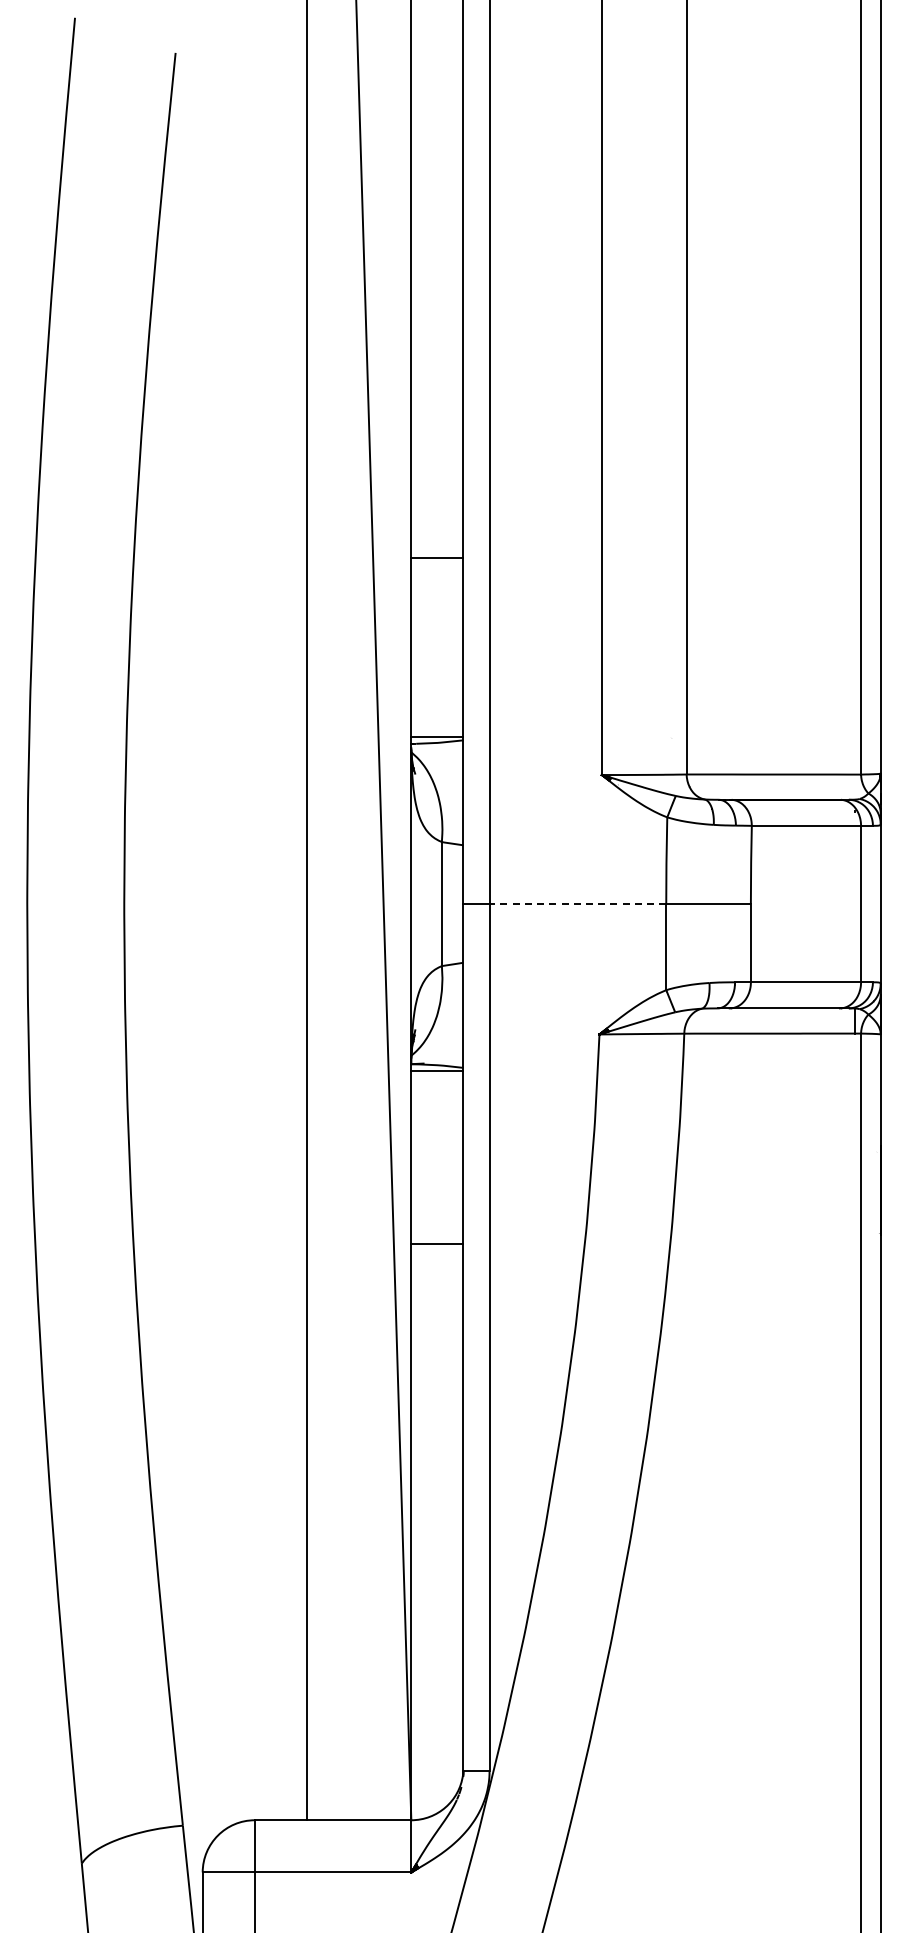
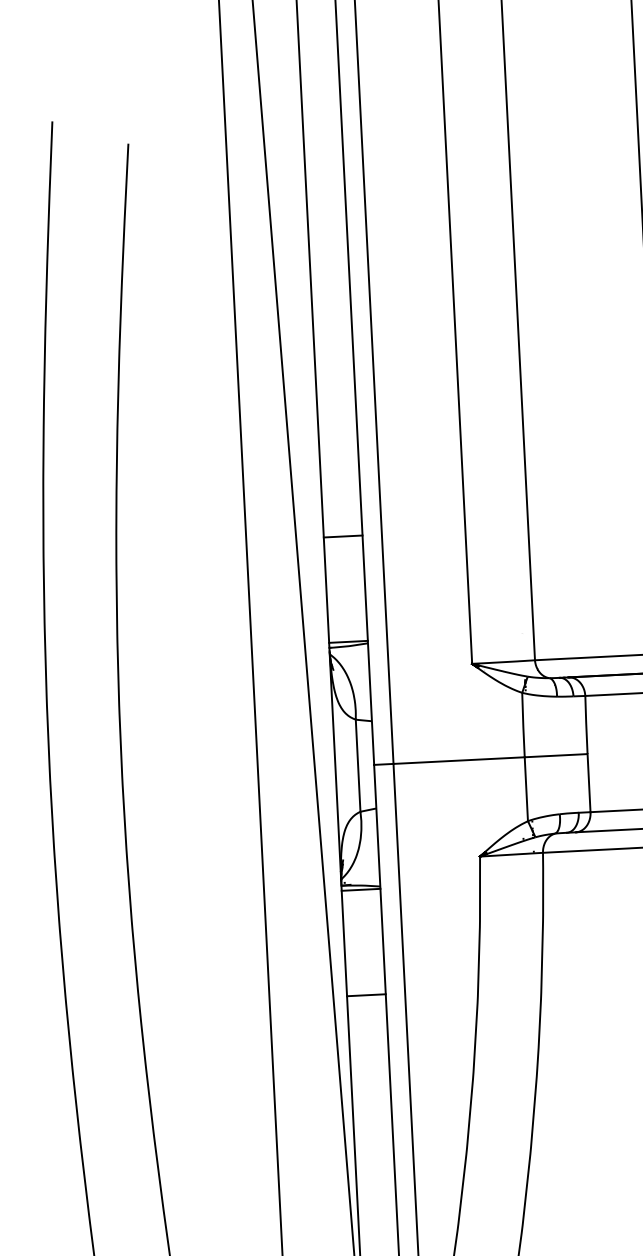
line: (437, 558) -> (343, 536), moved
line: (577, 904) -> (458, 760), dashed -> solid
line: (437, 1243) -> (366, 994), moved

